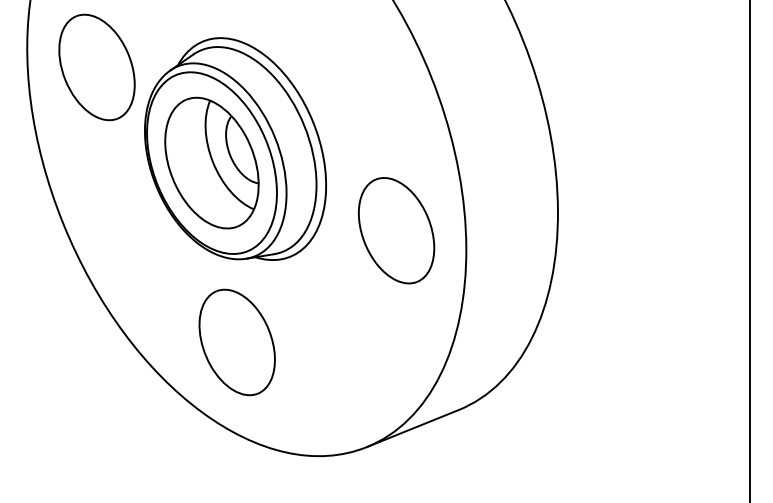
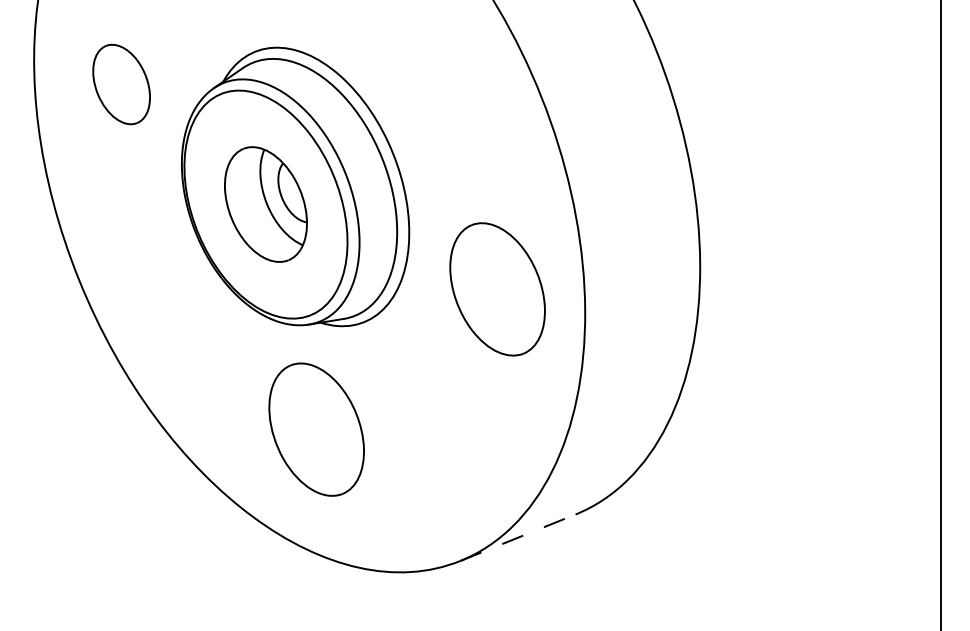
part: (96, 67) -> (121, 84), size x0.6
part: (211, 163) -> (265, 204), size x0.7
part: (237, 342) -> (316, 429), moved
line: (413, 428) -> (518, 537), solid -> dashed

